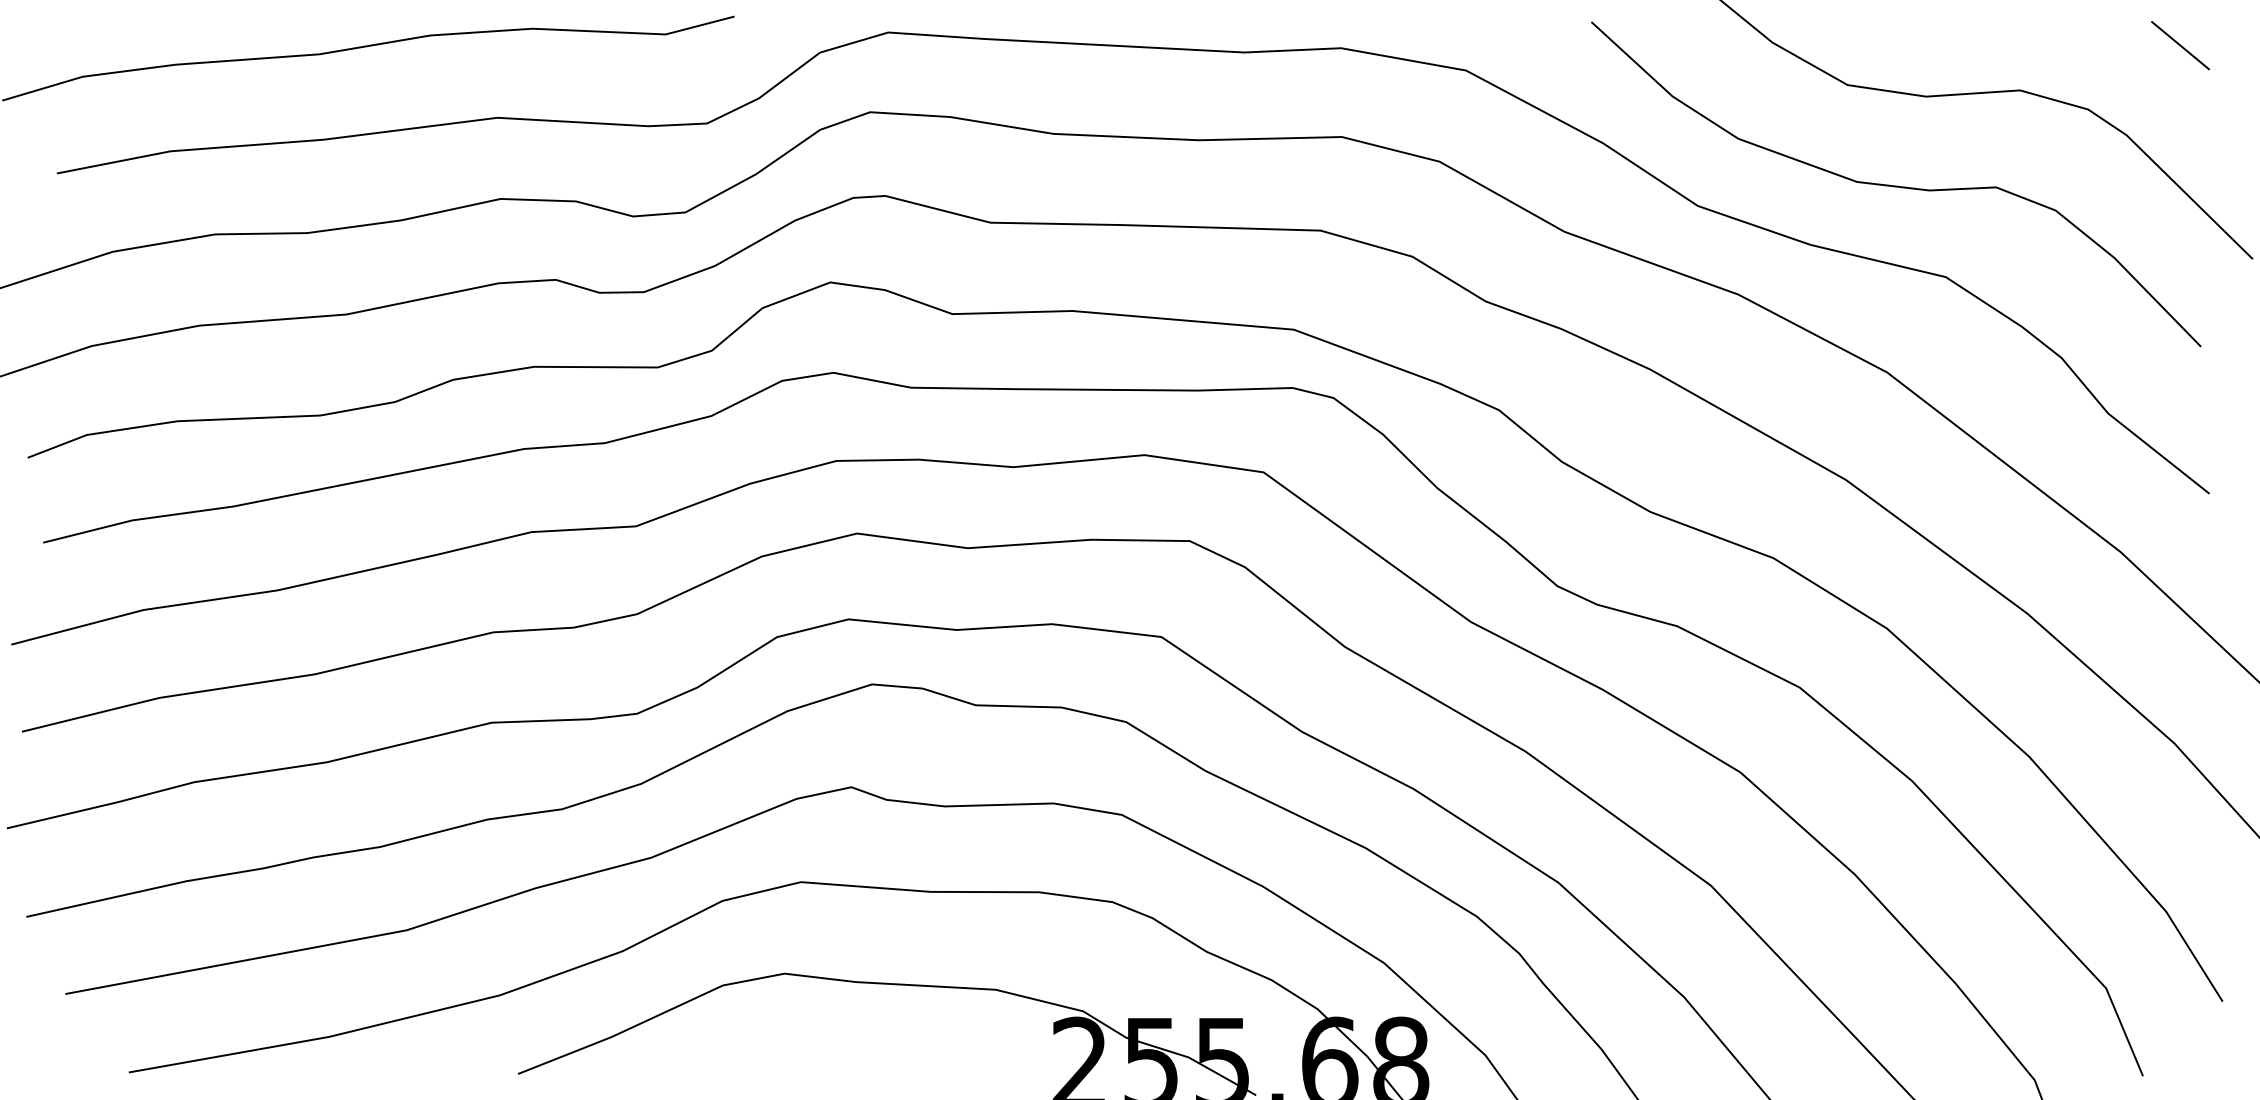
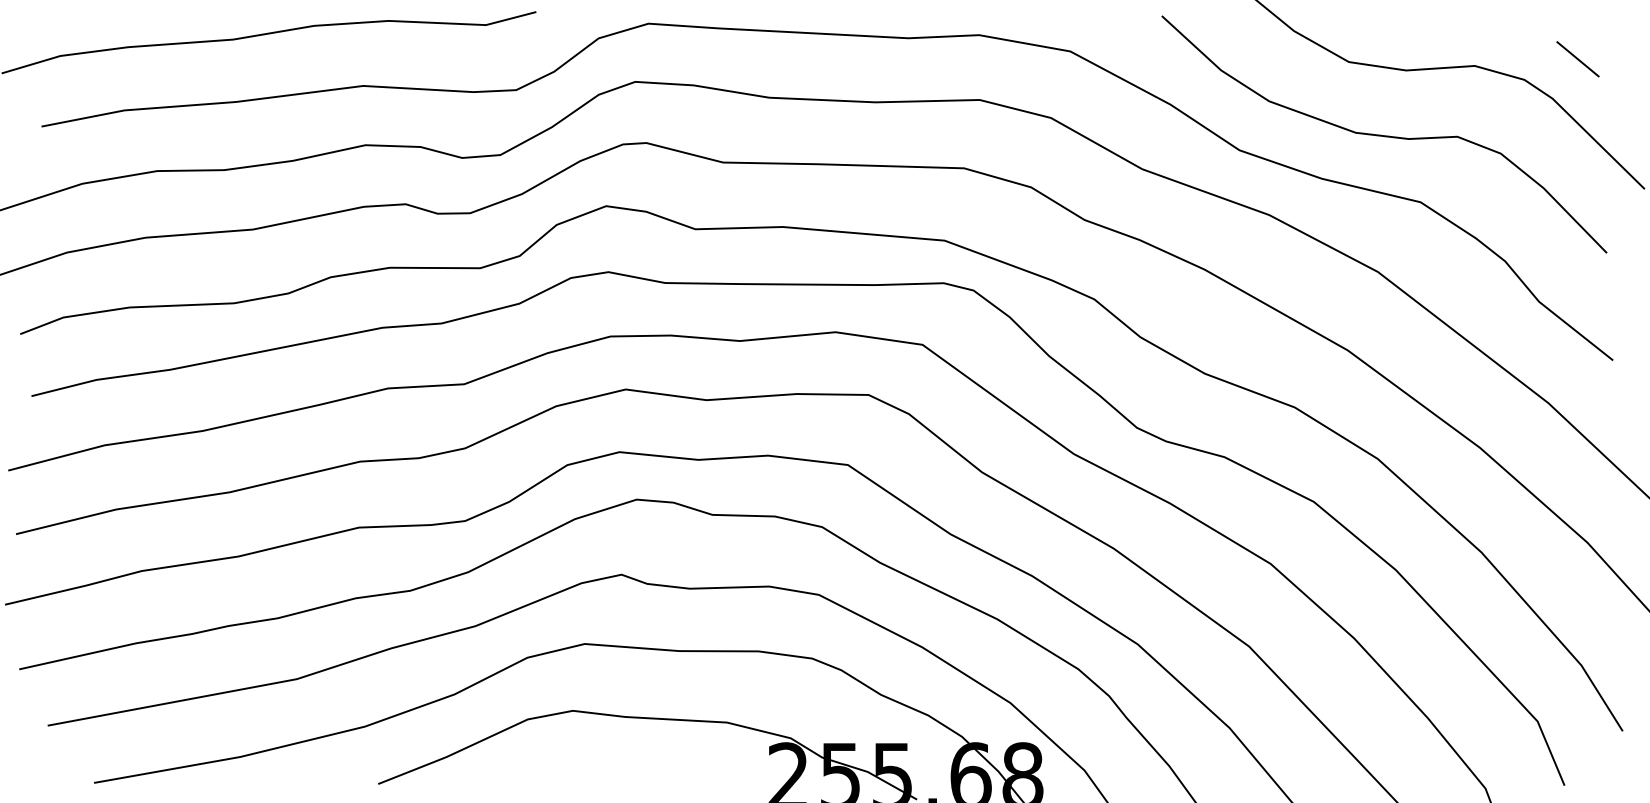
line: (2179, 45) -> (1577, 59), moved

